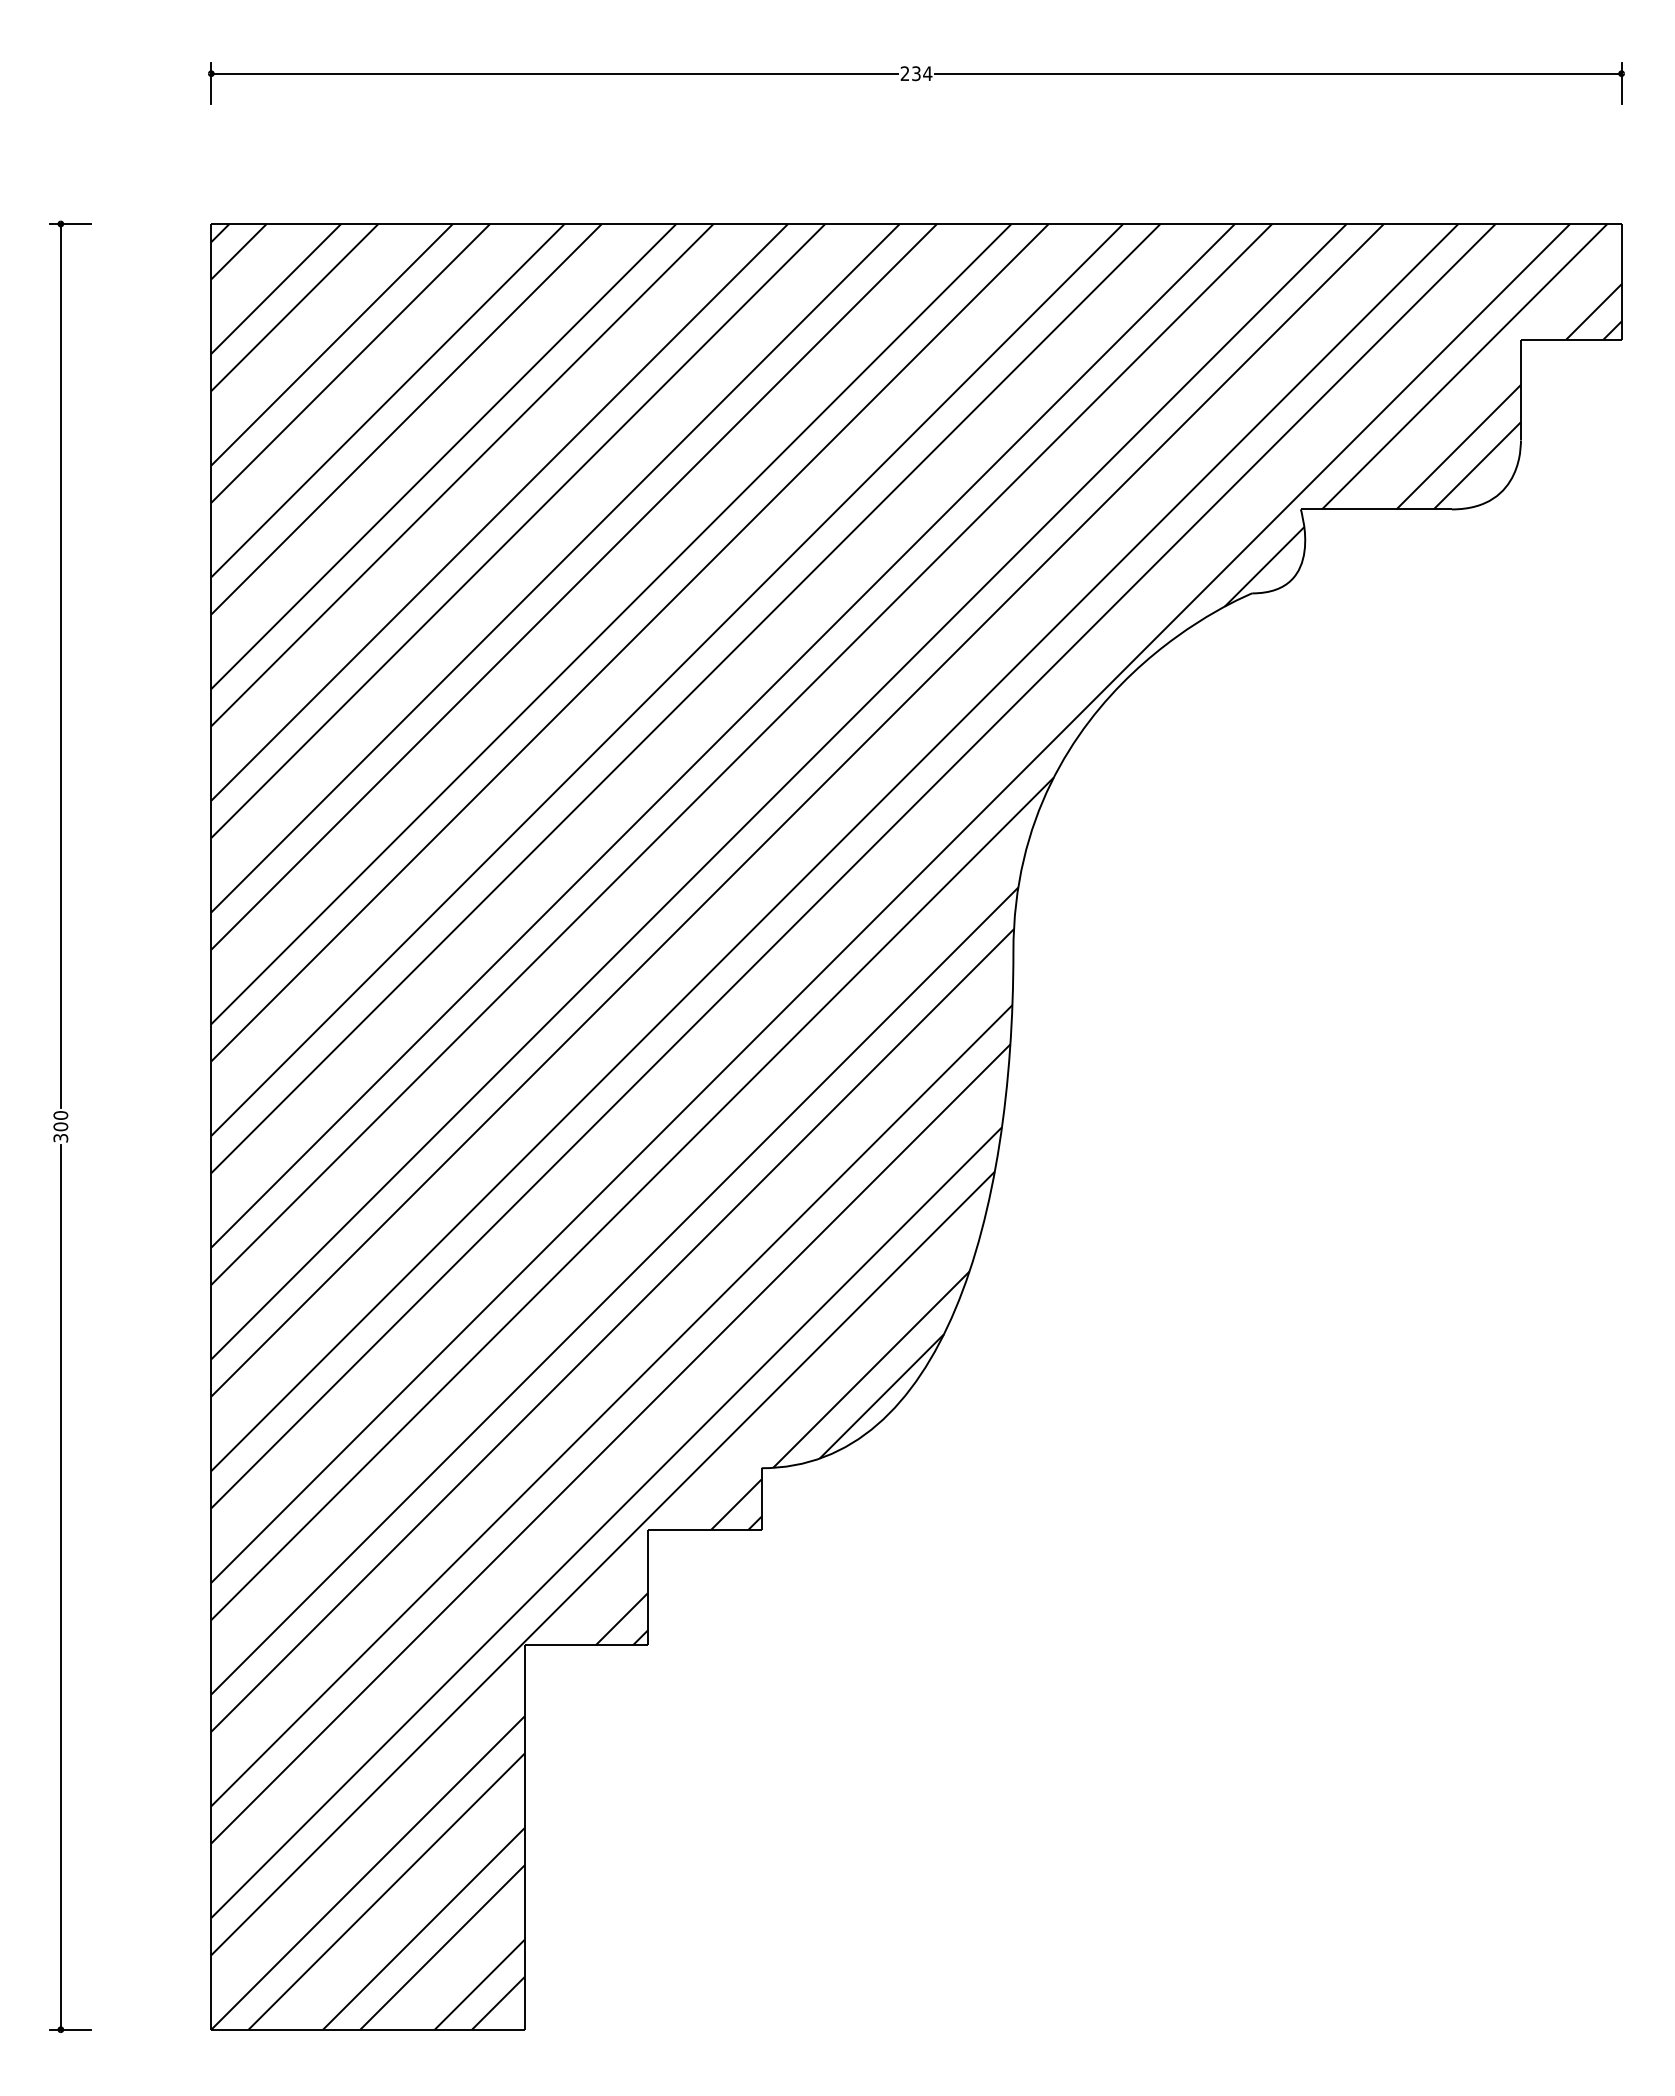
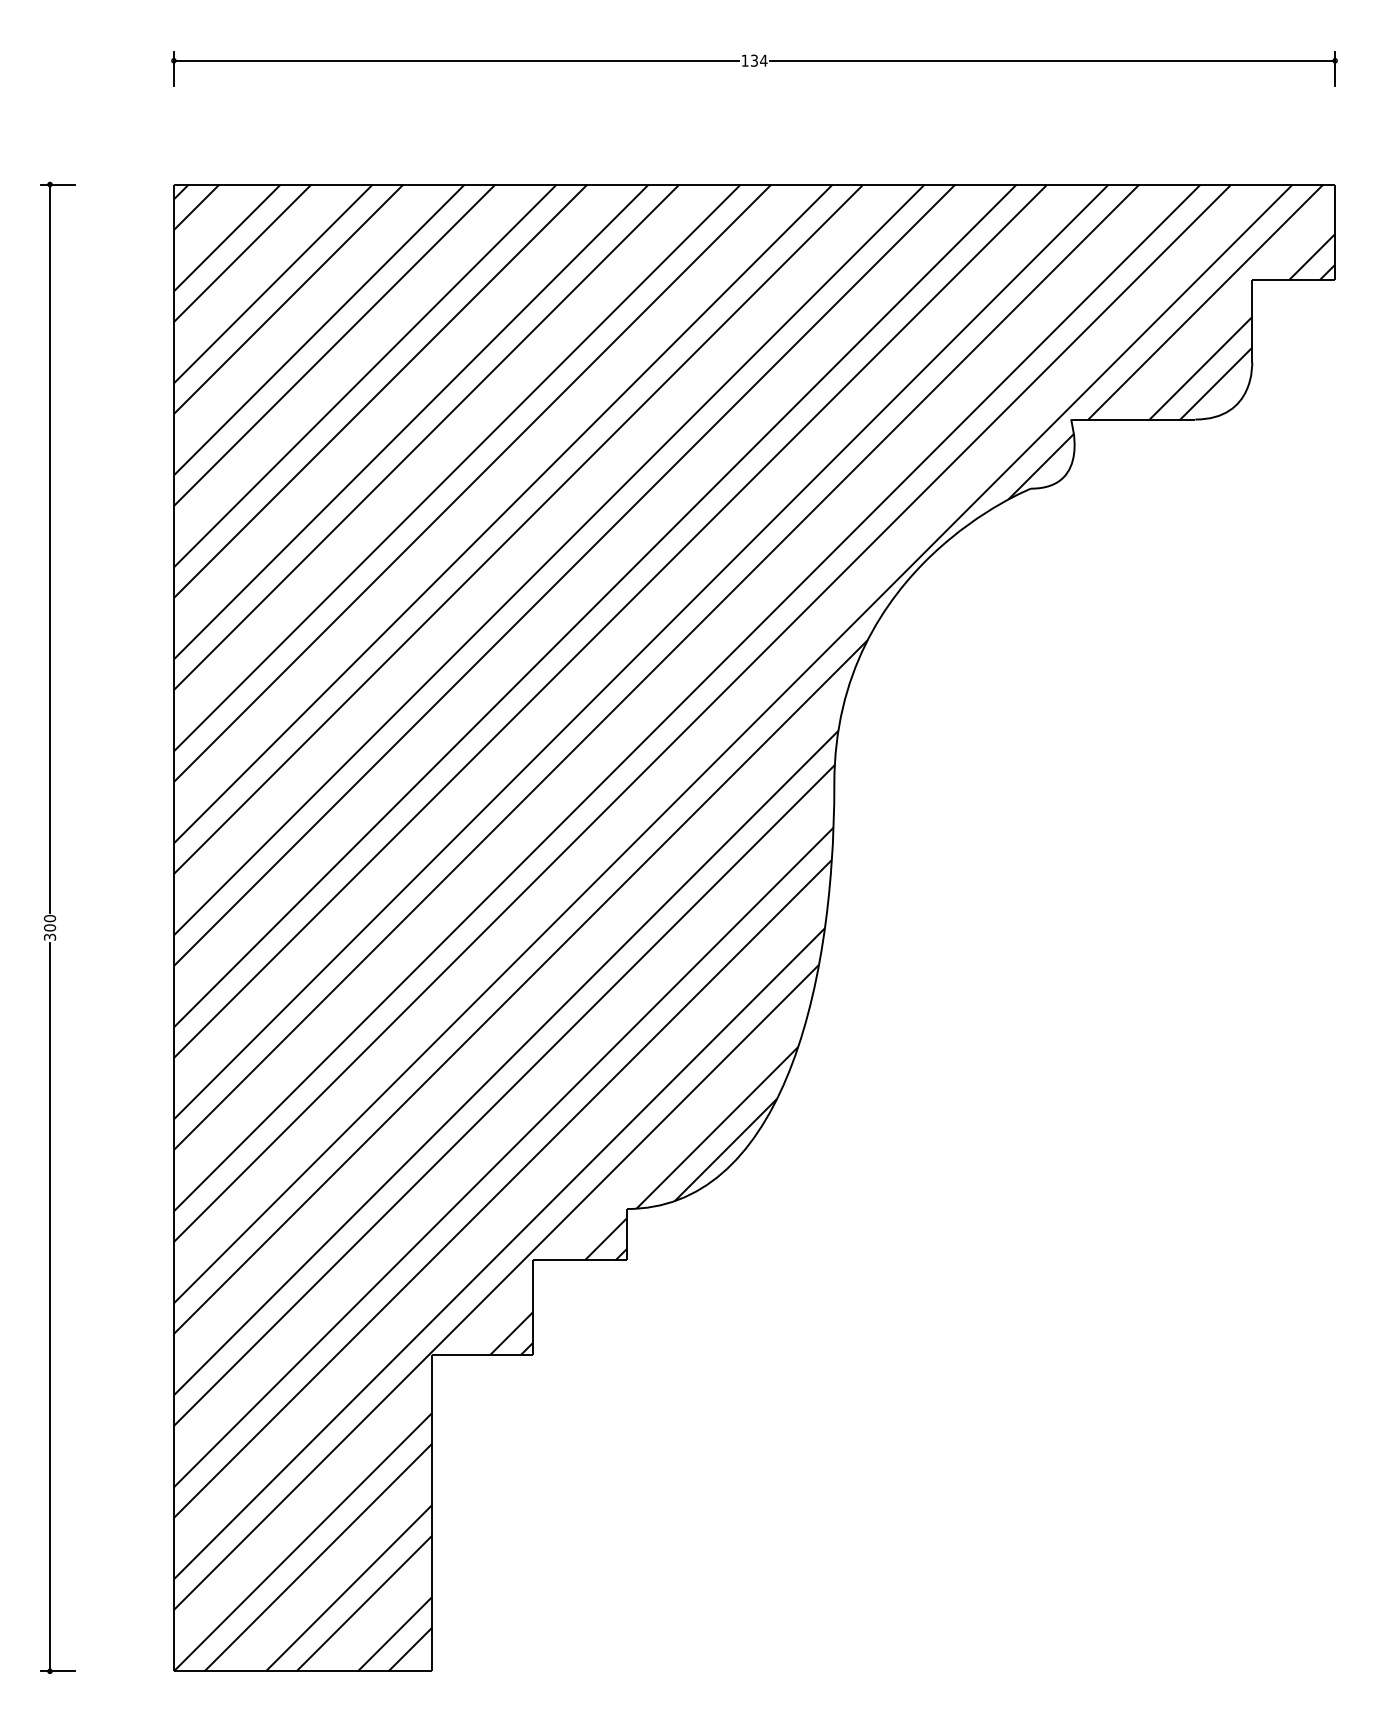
text: (904, 73) -> (744, 60), 234 -> 134

